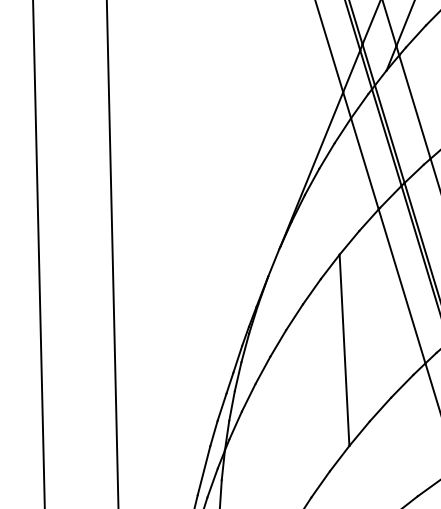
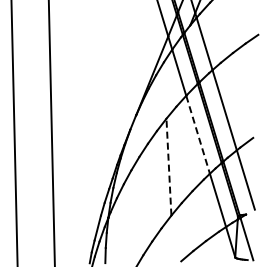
line: (402, 285) -> (198, 134), solid -> dashed
line: (343, 351) -> (168, 167), solid -> dashed

